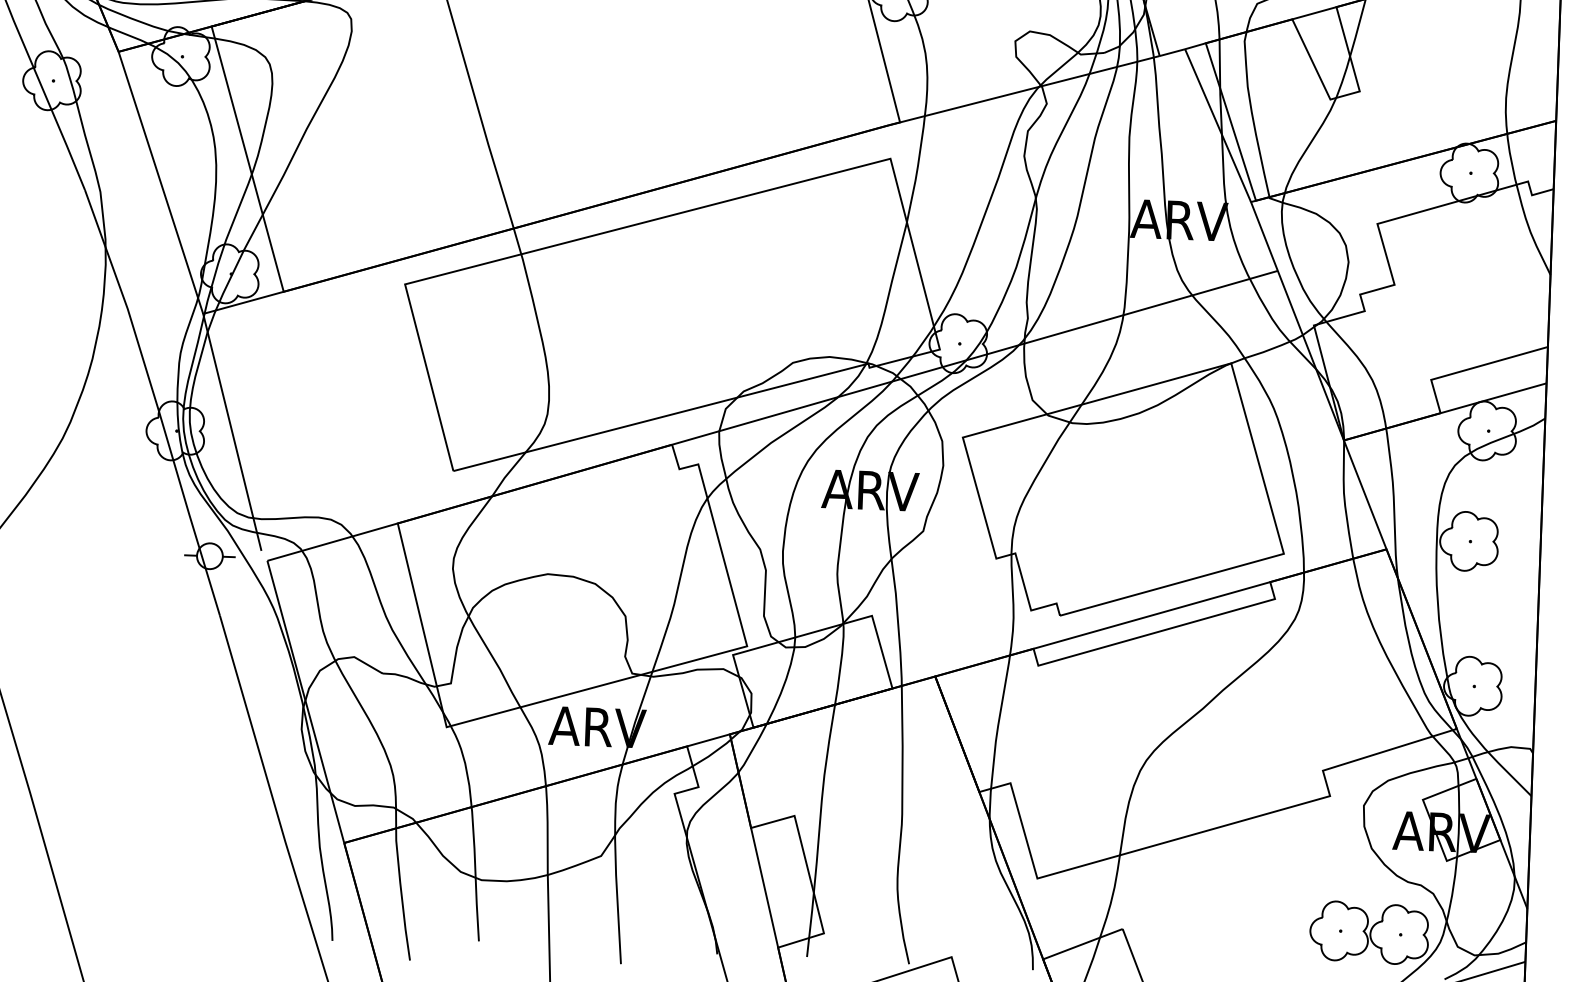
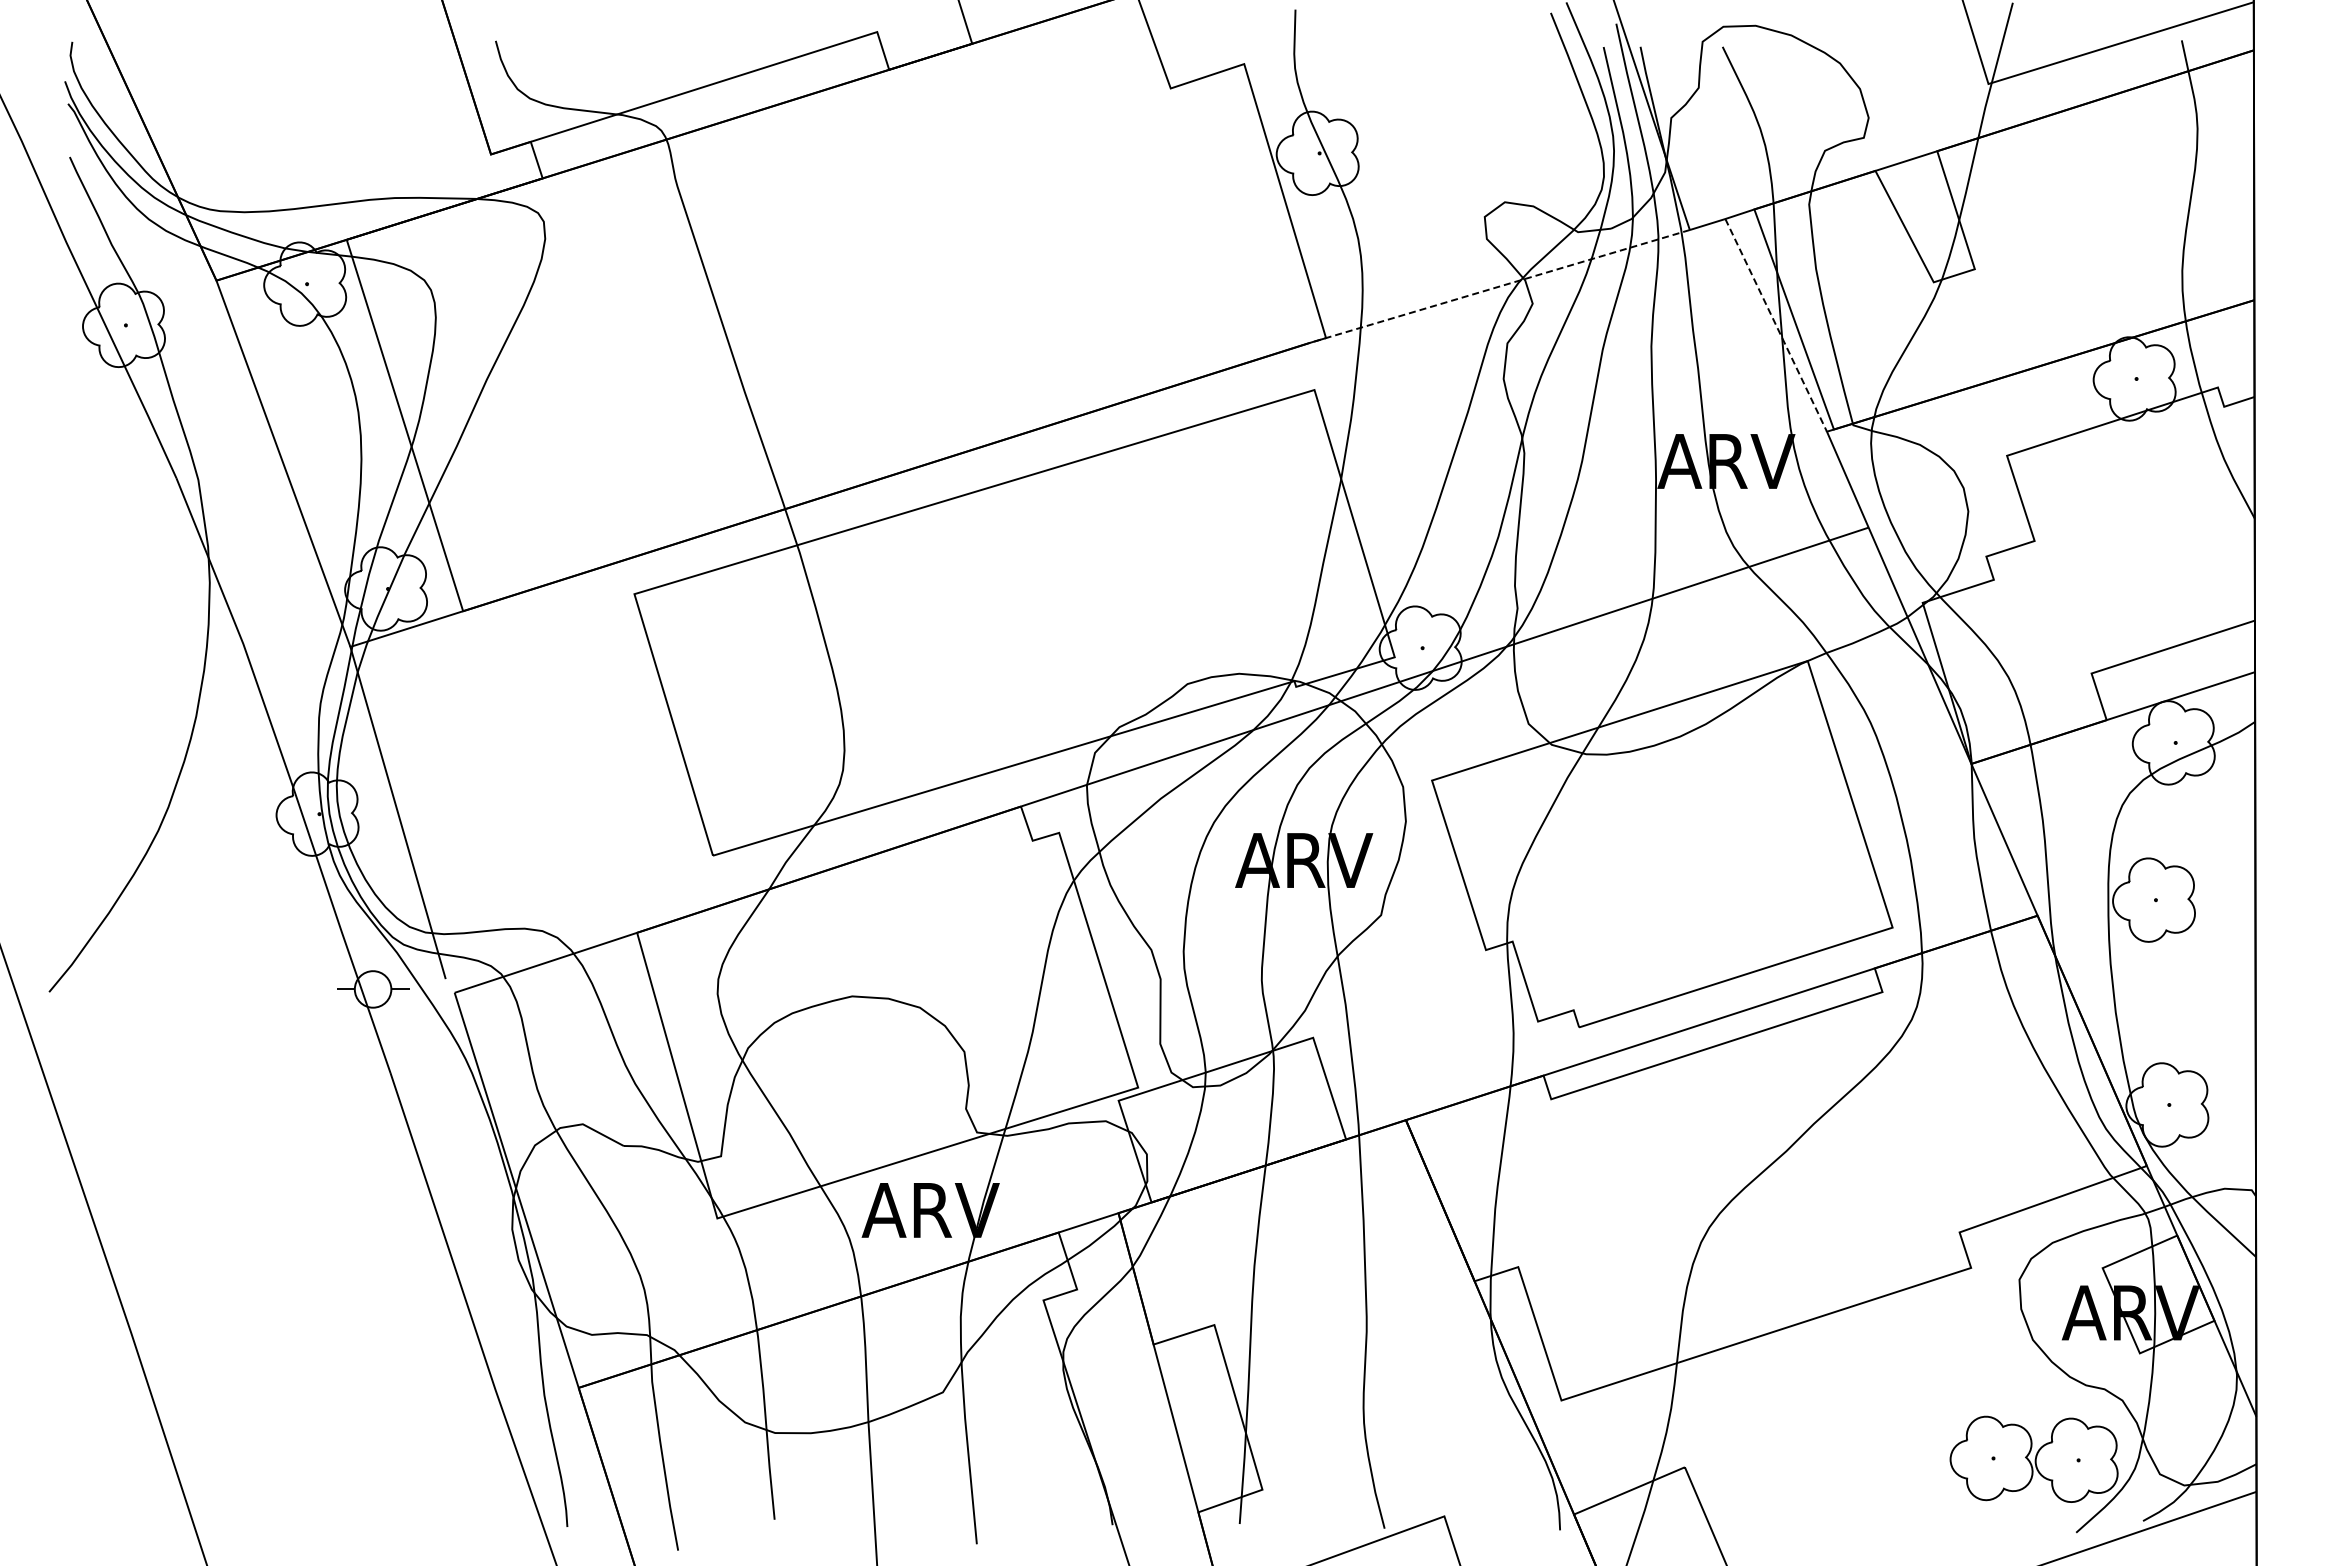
line: (1023, 90) -> (1499, 286), solid -> dashed
line: (1218, 125) -> (1776, 325), solid -> dashed

